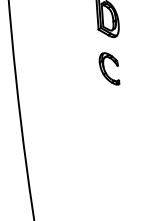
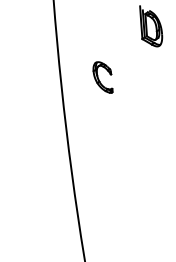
part: (108, 68) -> (102, 77), moved

